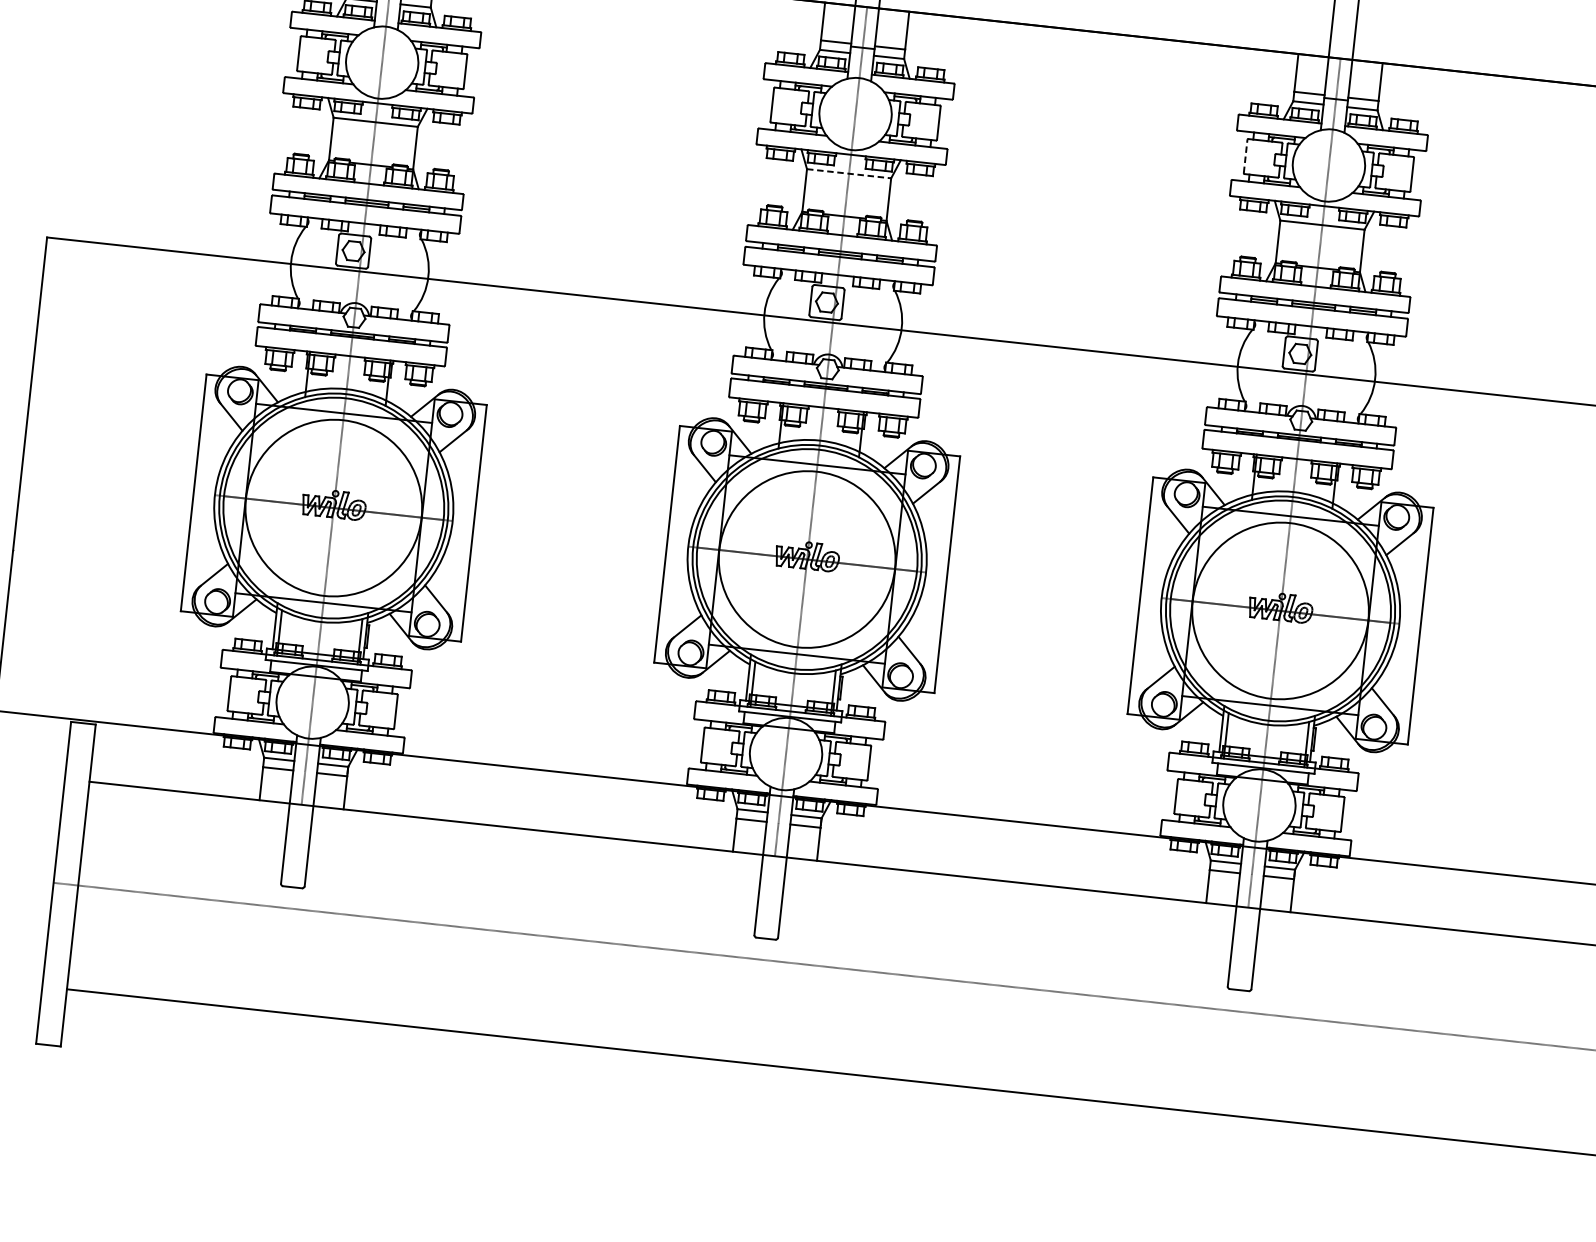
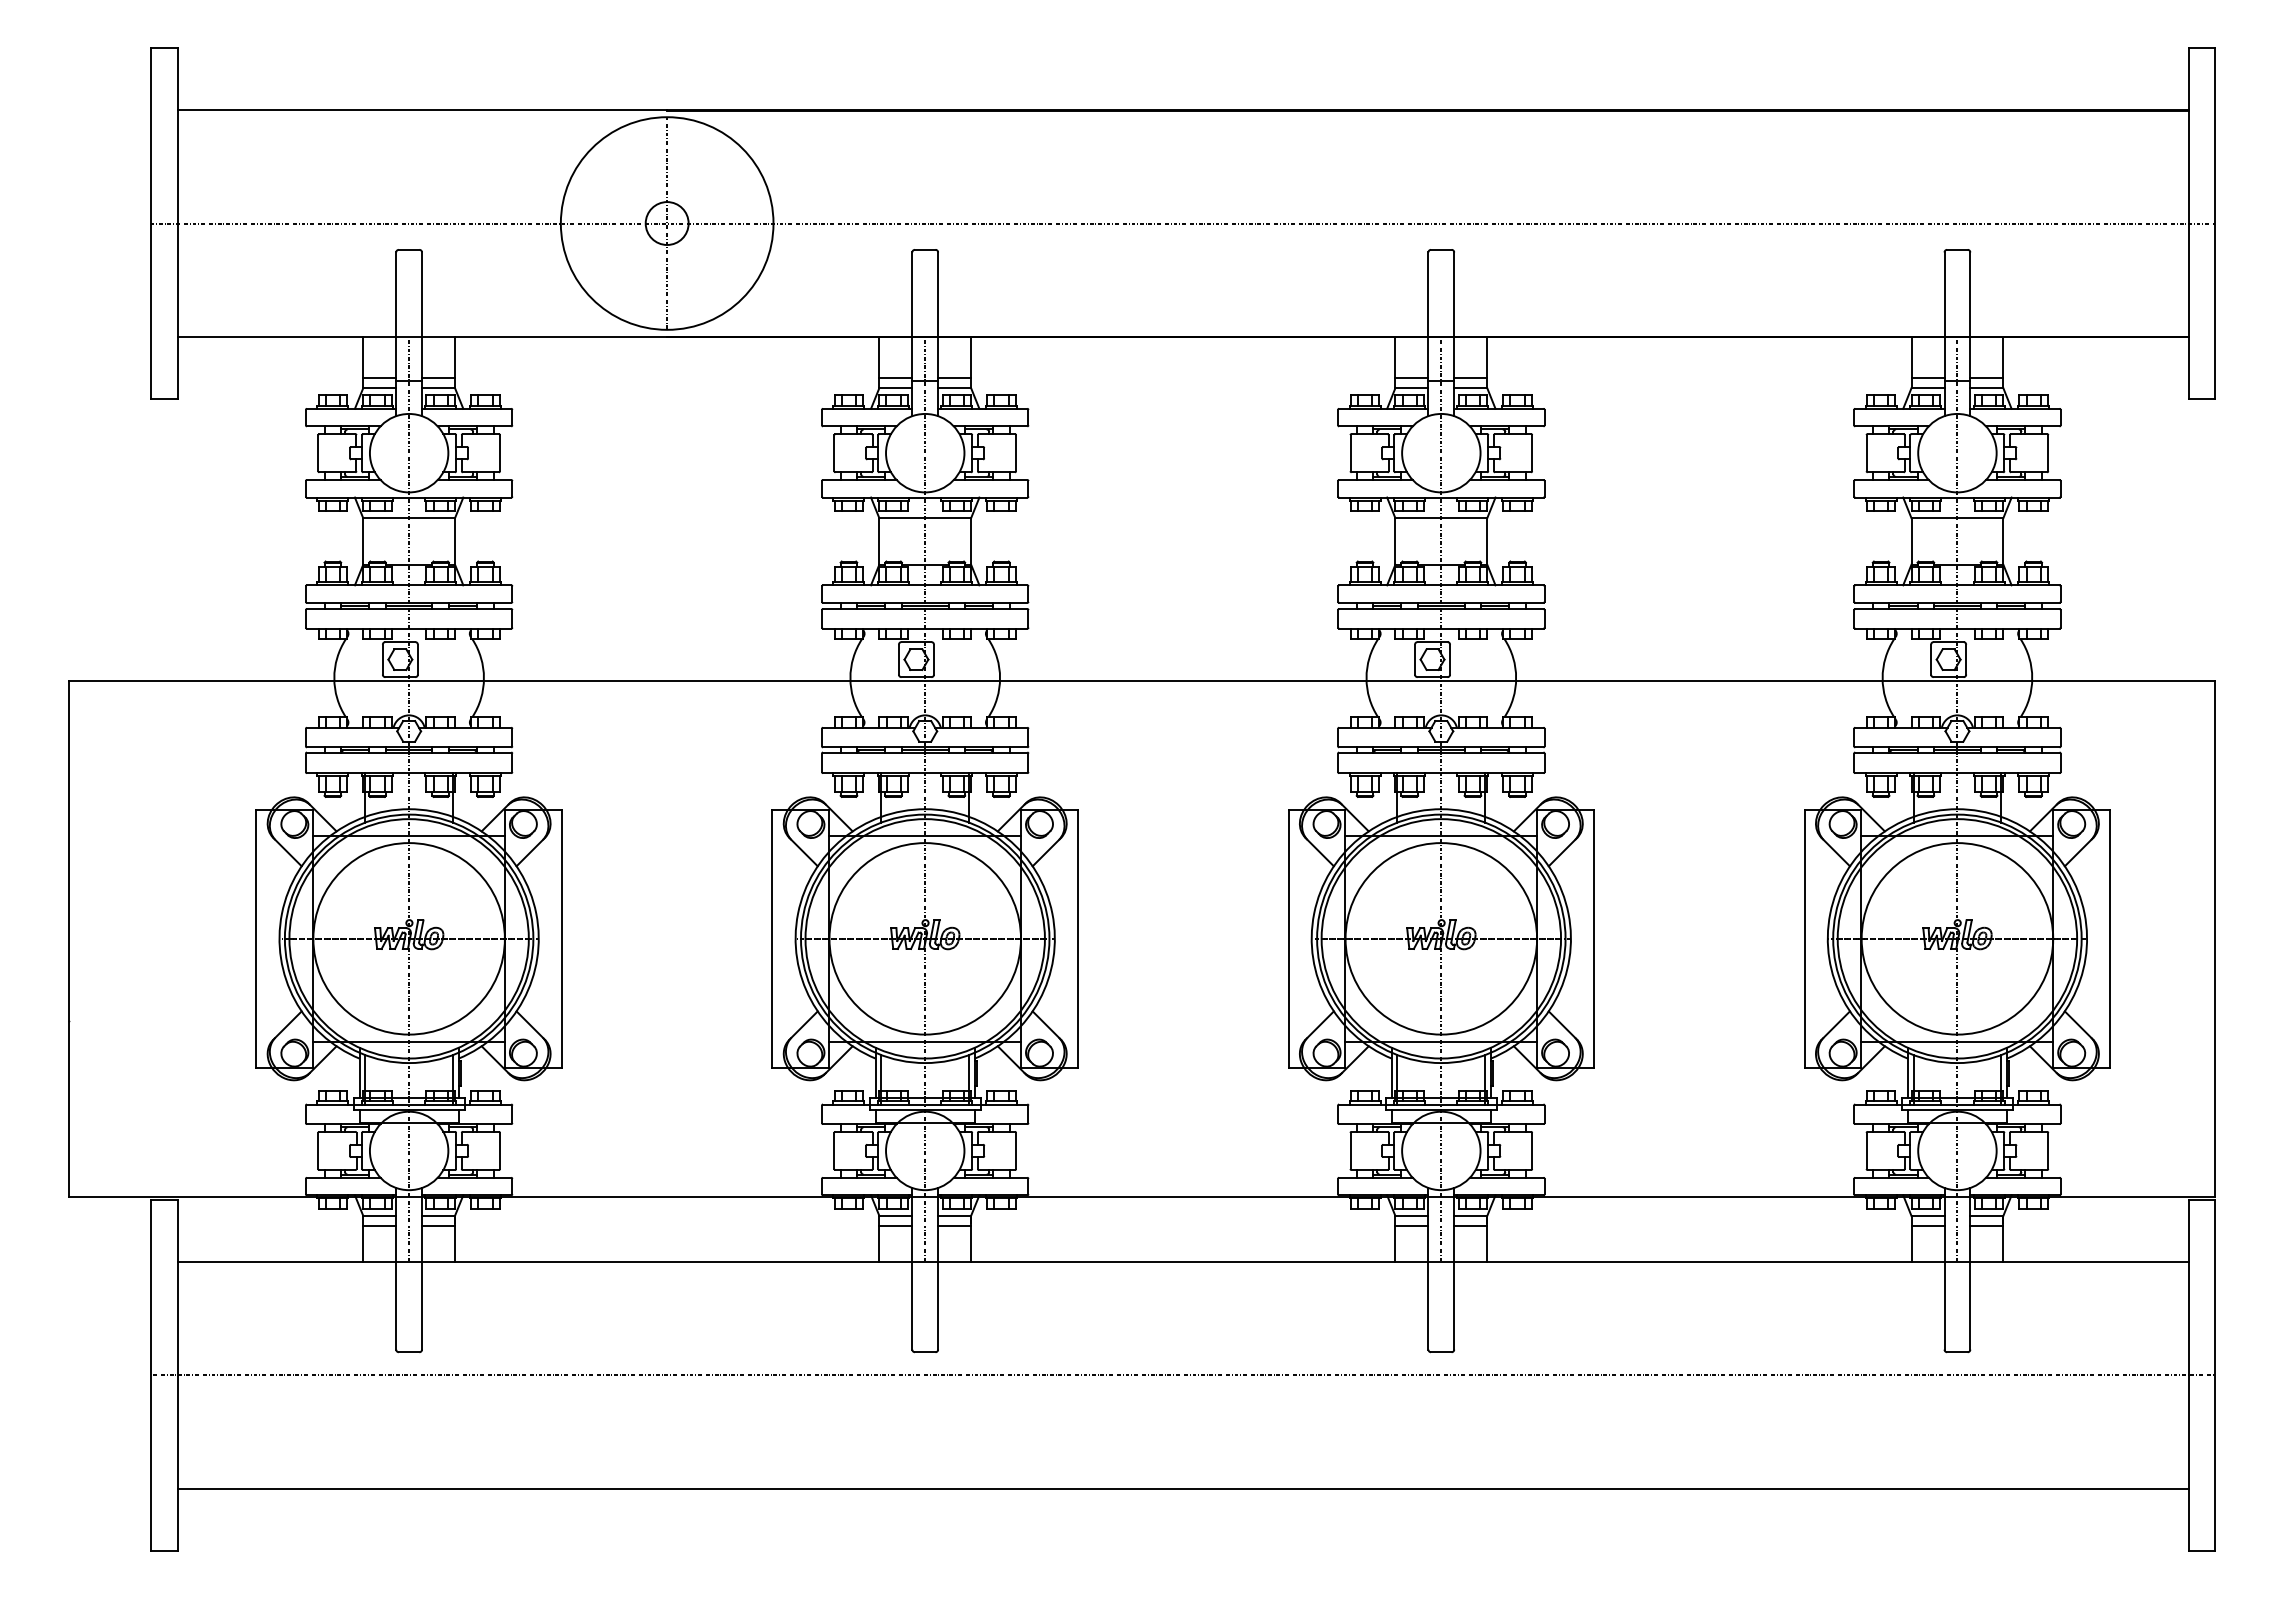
line: (1245, 155) -> (1350, 452), dashed -> solid
line: (849, 174) -> (925, 518), dashed -> solid

